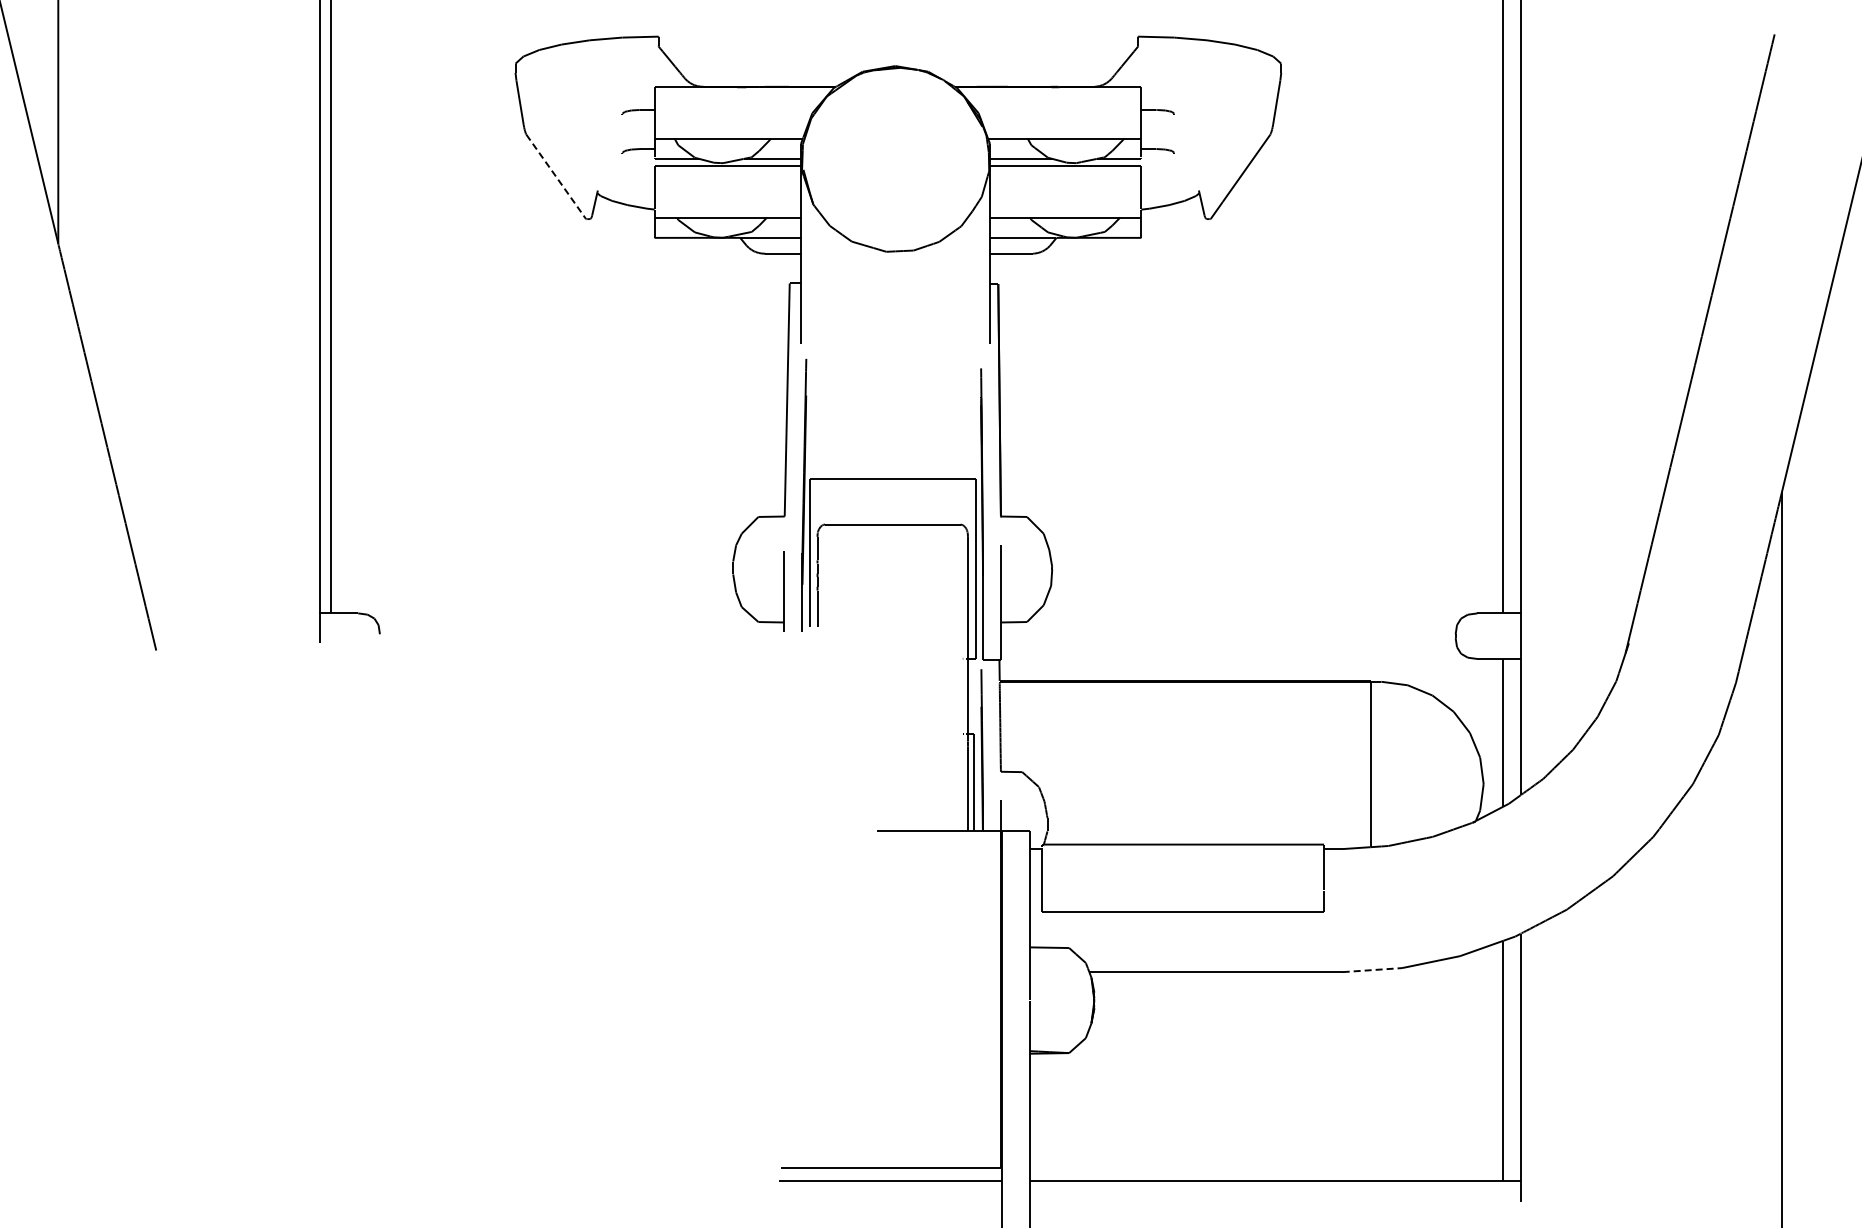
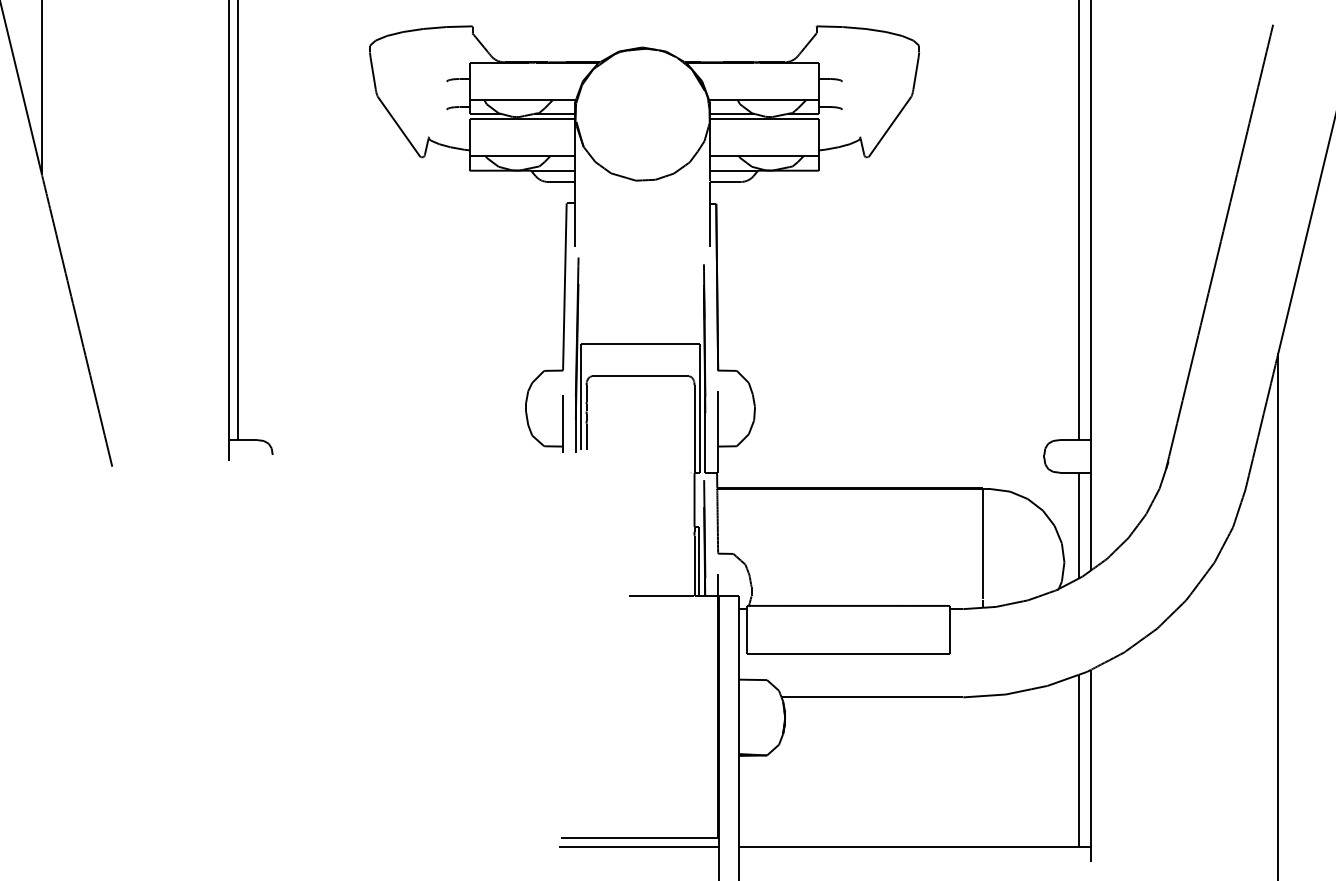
line: (556, 177) -> (399, 127), dashed -> solid
line: (1372, 970) -> (984, 696), dashed -> solid

